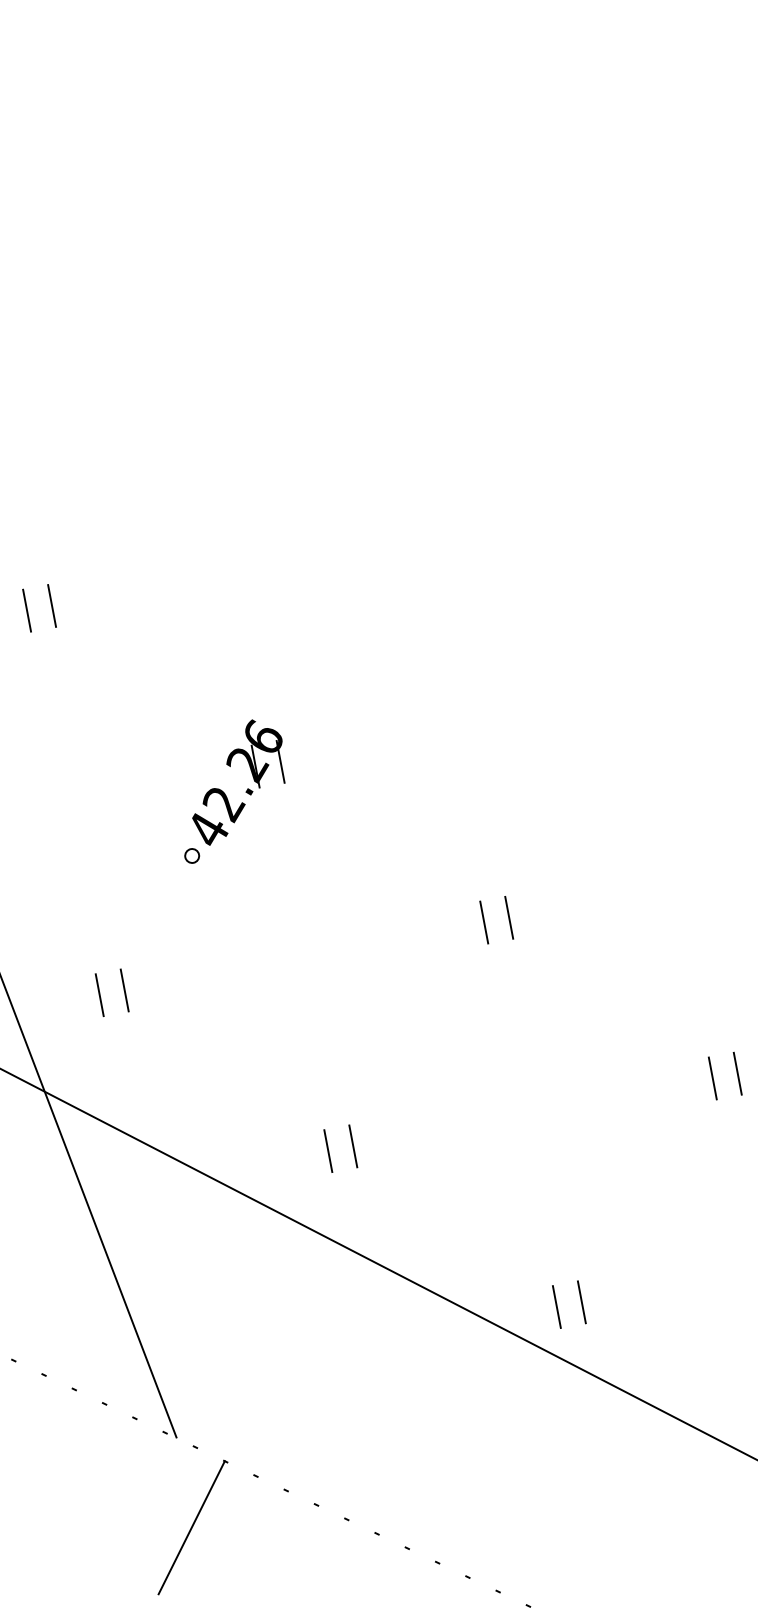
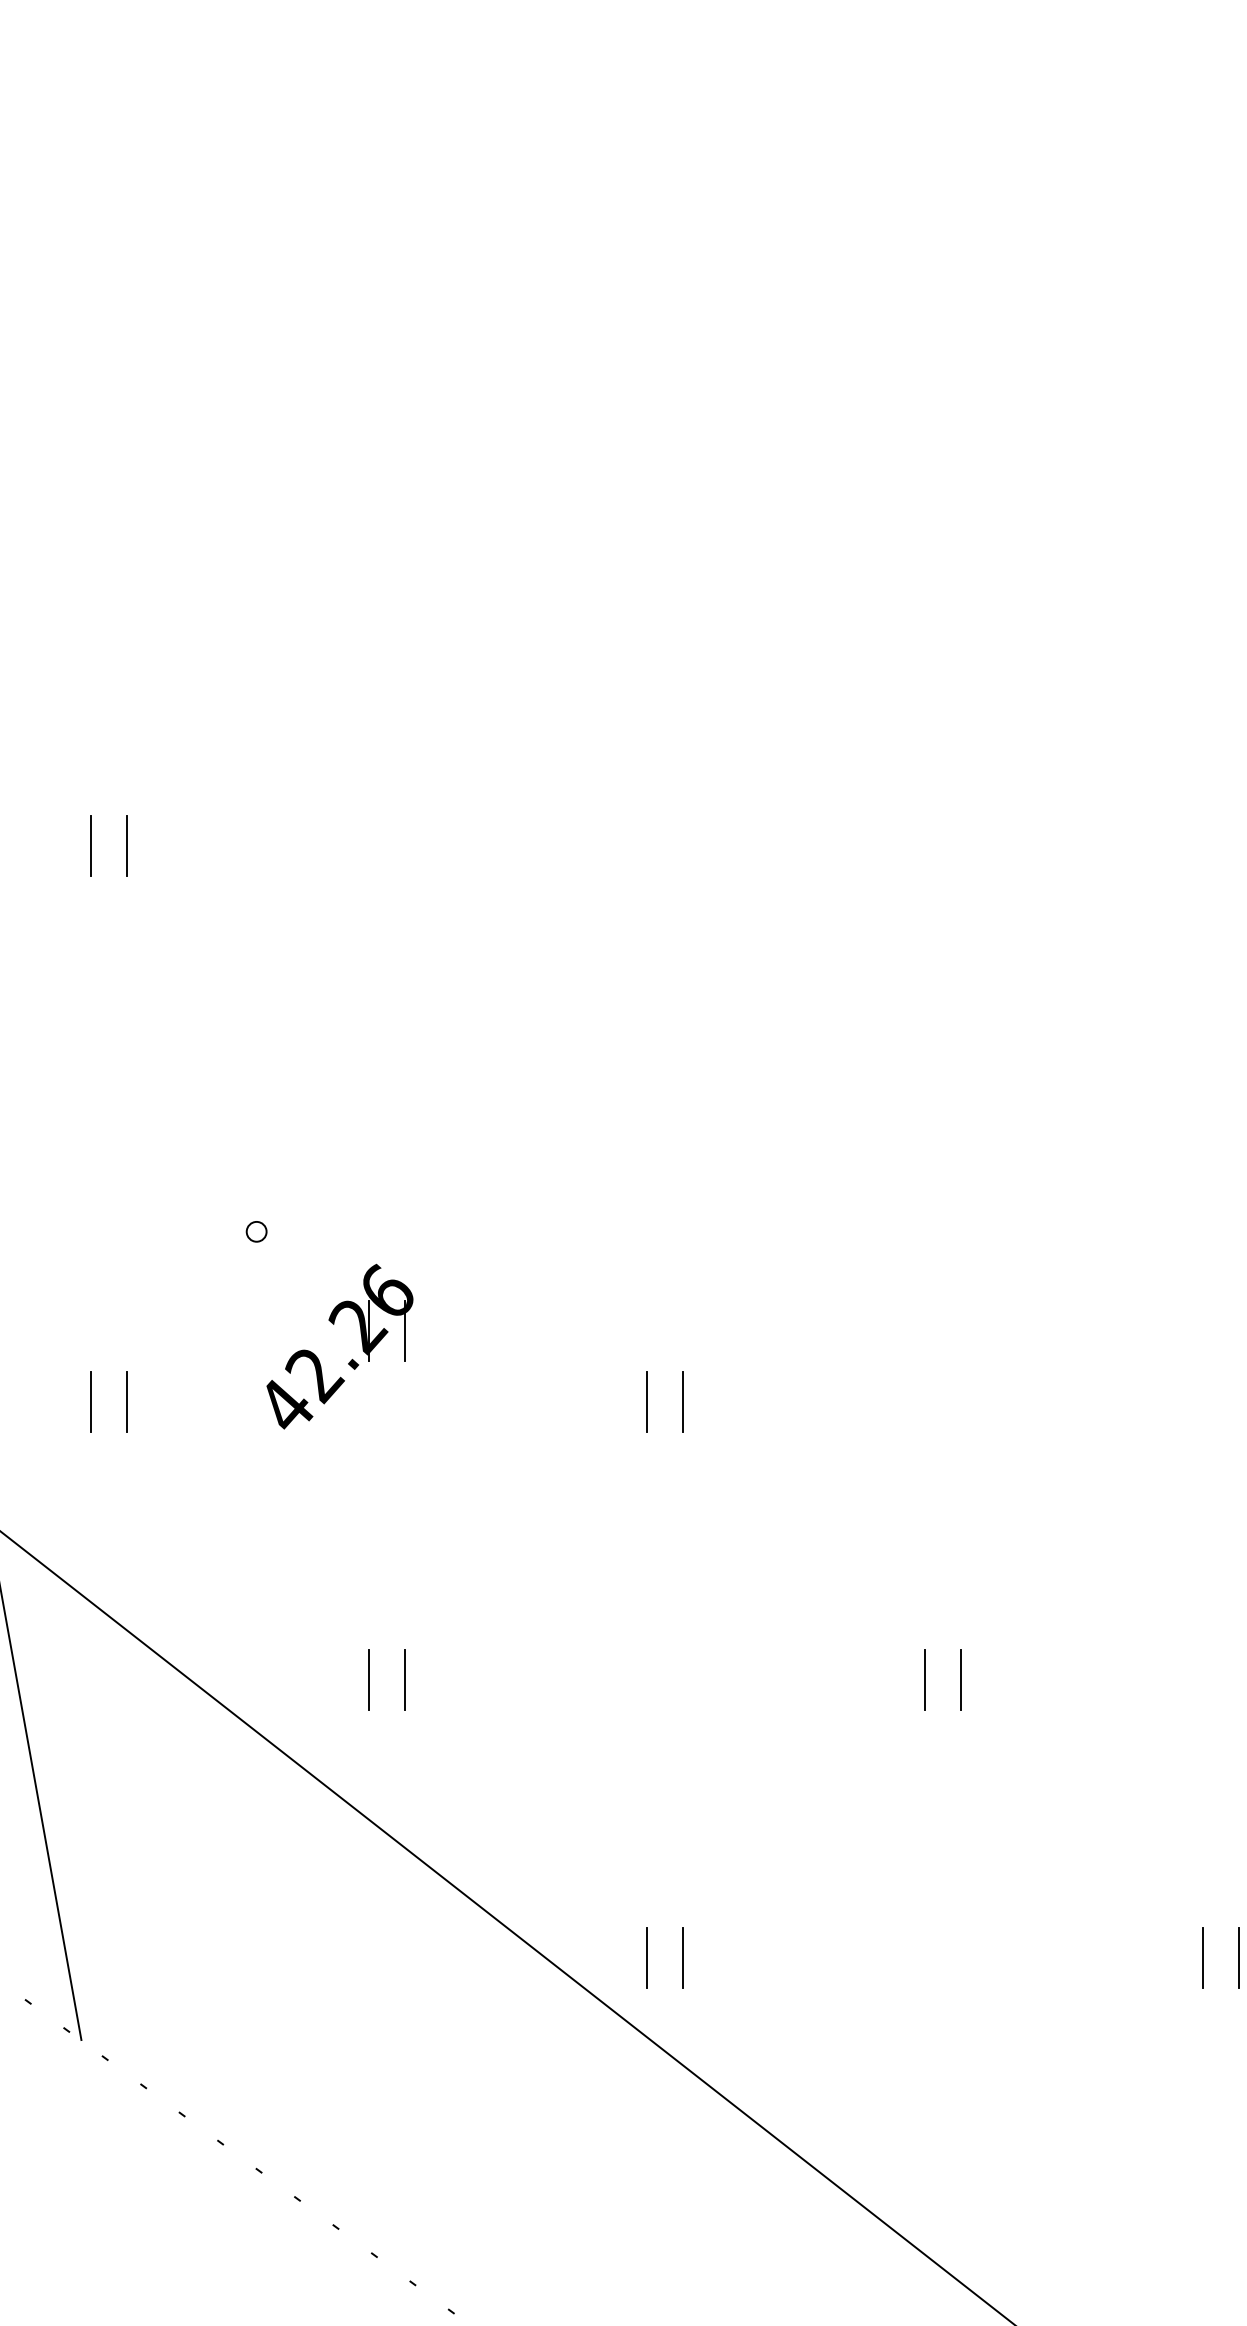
part: (247, 787) -> (352, 1358), moved
line: (191, 1527) -> (78, 2169), removed

